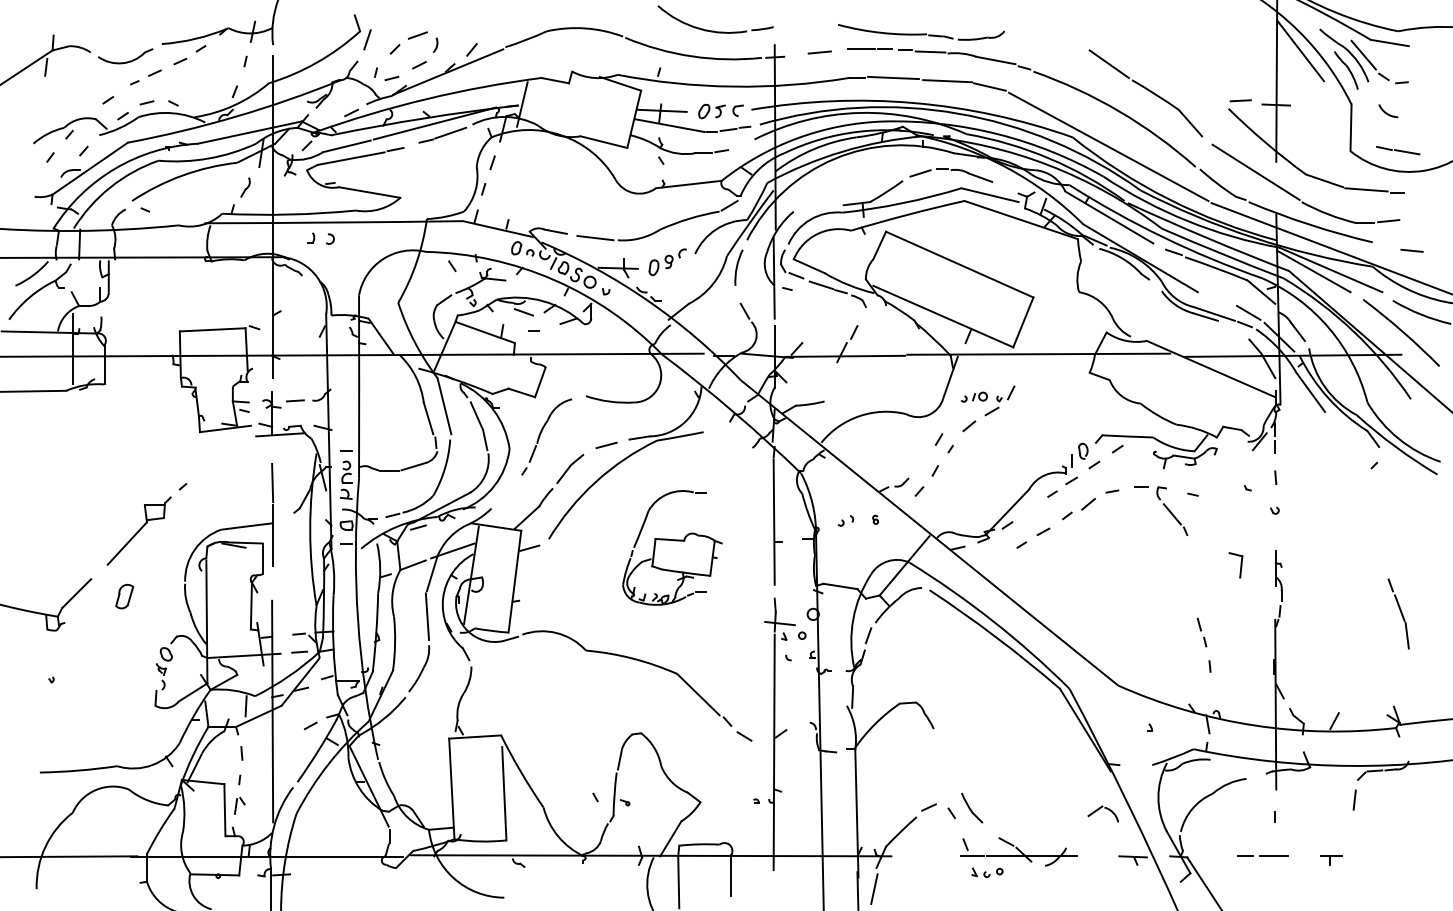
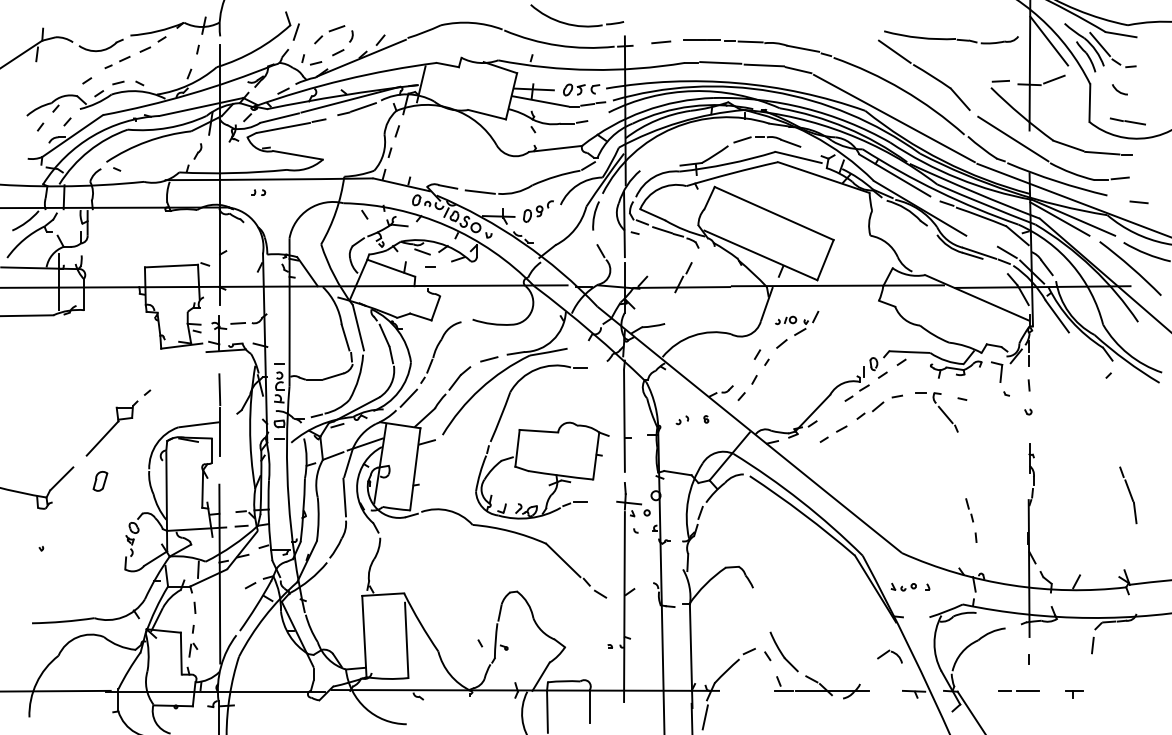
part: (921, 32) -> (951, 37), moved
line: (1306, 98) -> (1053, 79), added
part: (320, 238) -> (258, 192), size x0.62
line: (506, 493) -> (408, 398), added
part: (672, 547) -> (542, 441), size x1.67
part: (1235, 565) -> (996, 372), moved
part: (971, 807) -> (783, 651), size x1.67
part: (987, 872) -> (903, 586), moved

